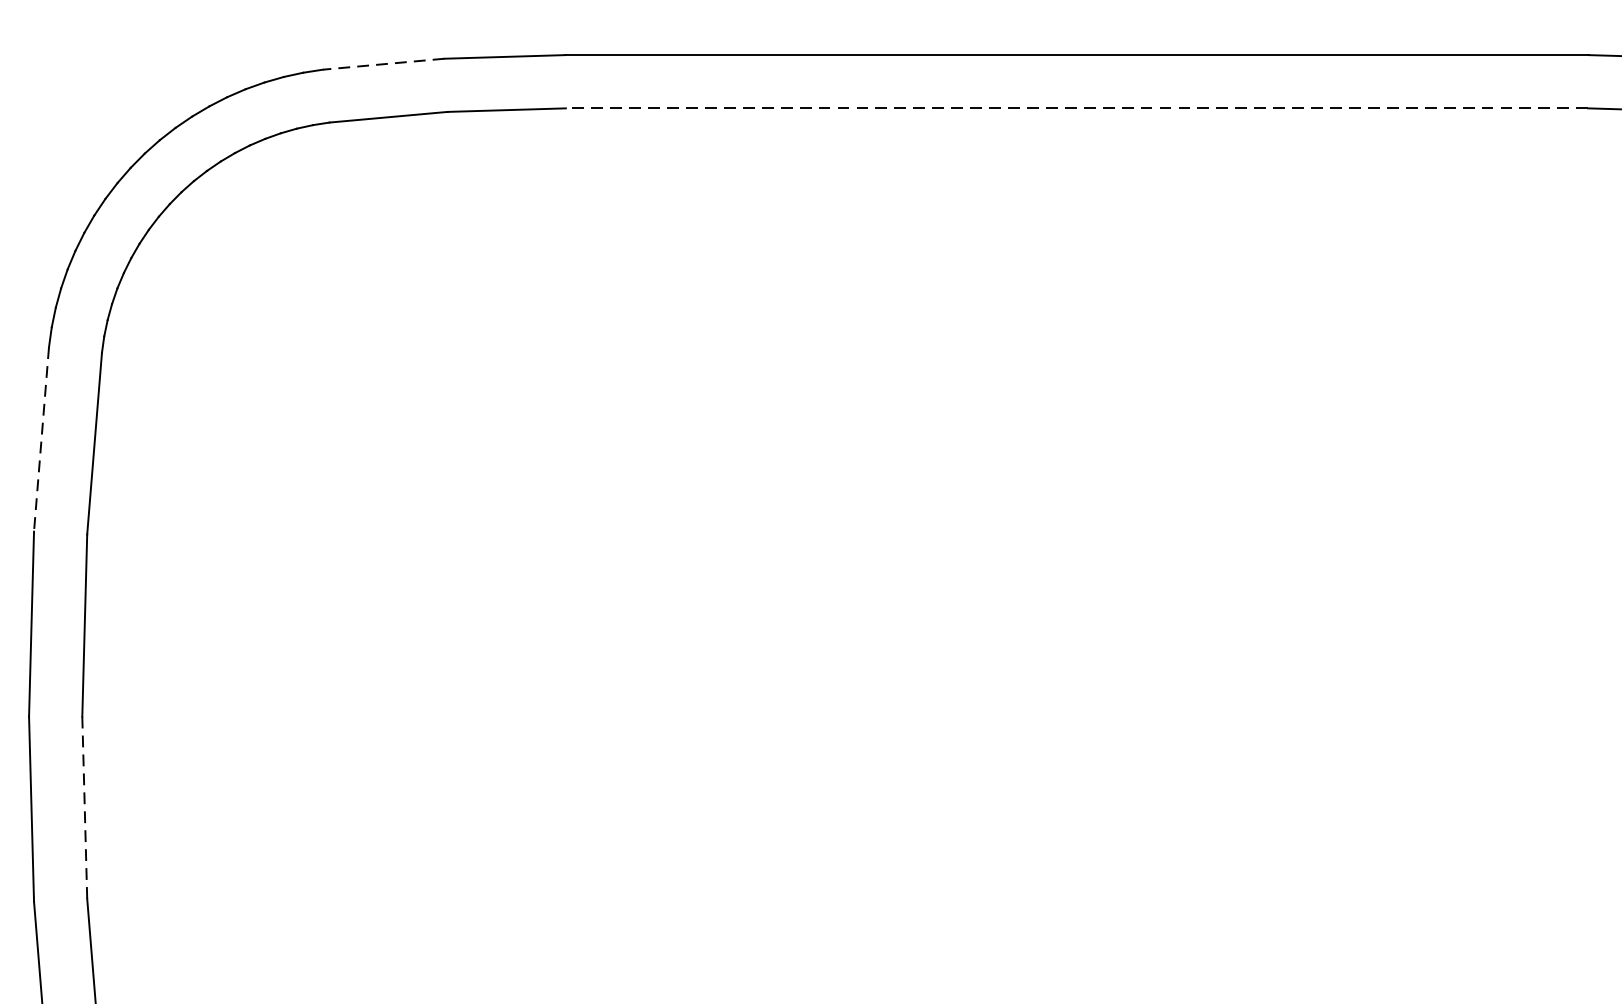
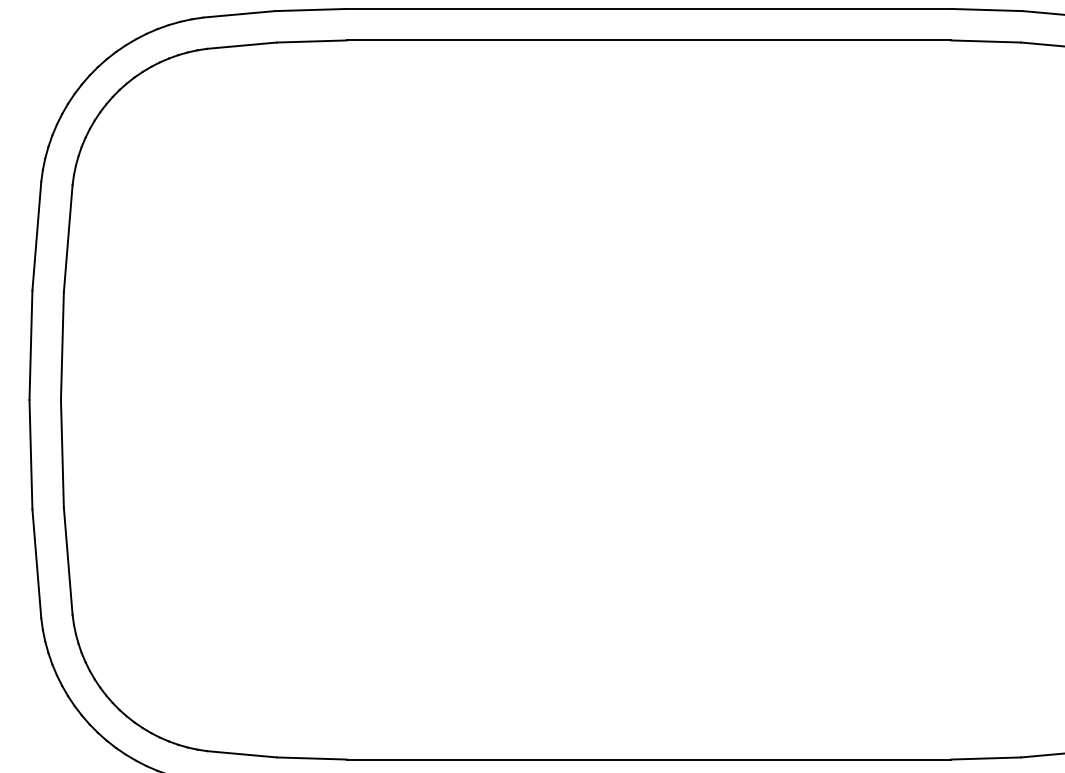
line: (382, 64) -> (238, 14), dashed -> solid
line: (1076, 108) -> (648, 40), dashed -> solid
line: (40, 440) -> (36, 236), dashed -> solid
line: (84, 807) -> (62, 453), dashed -> solid

